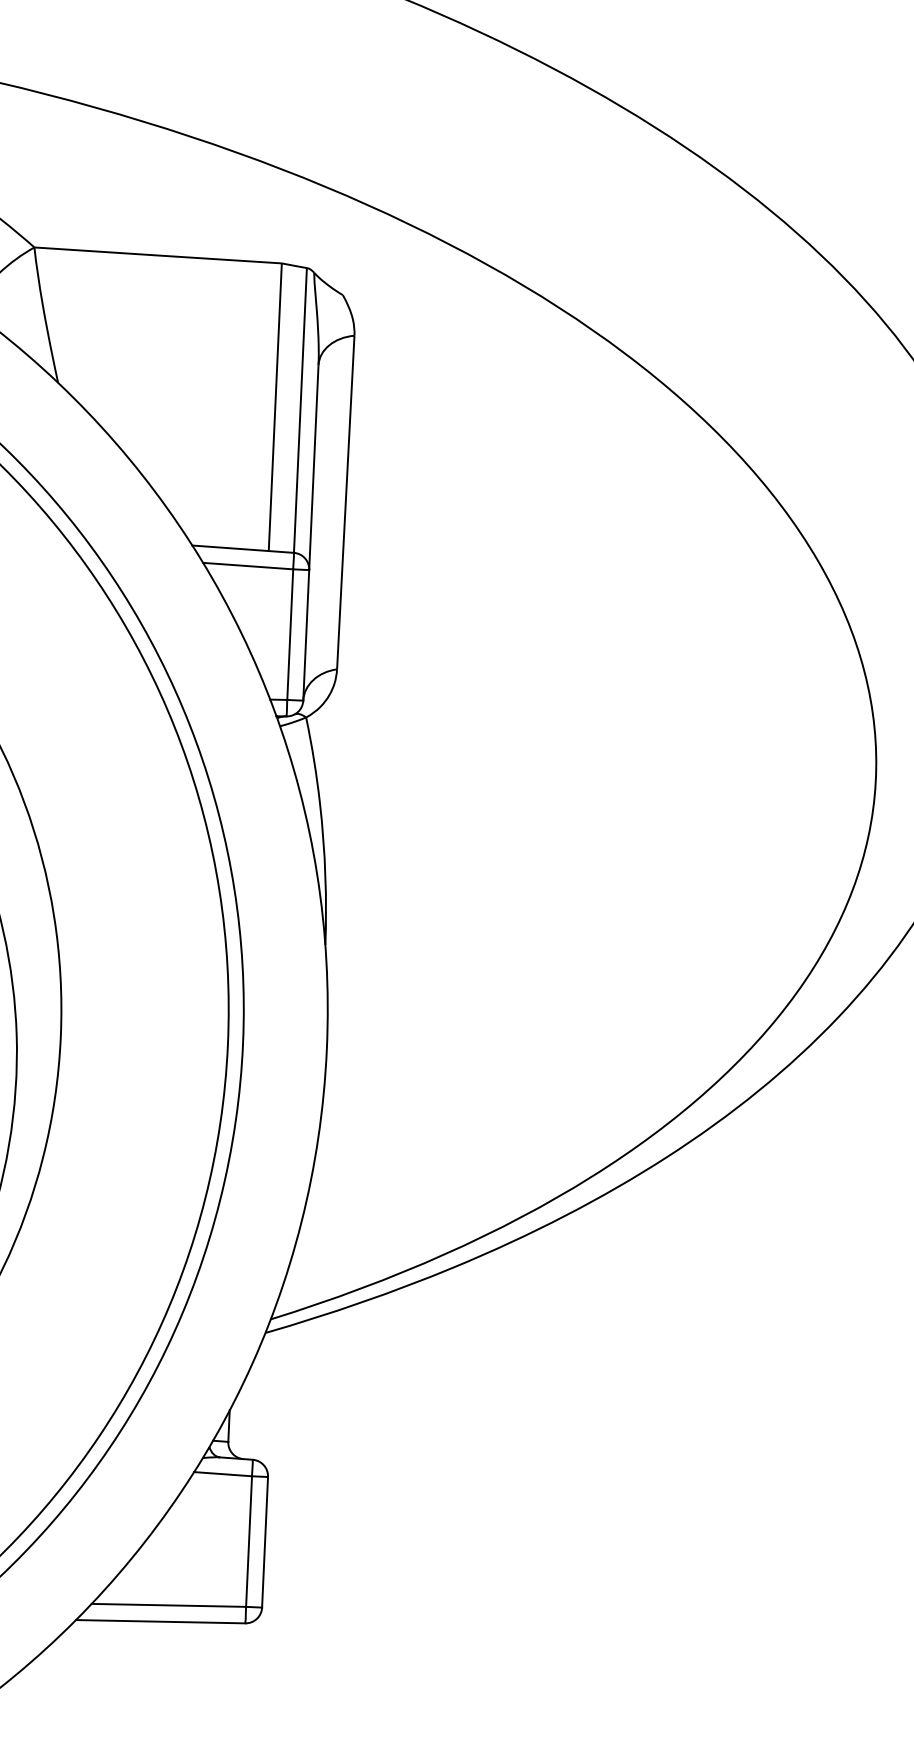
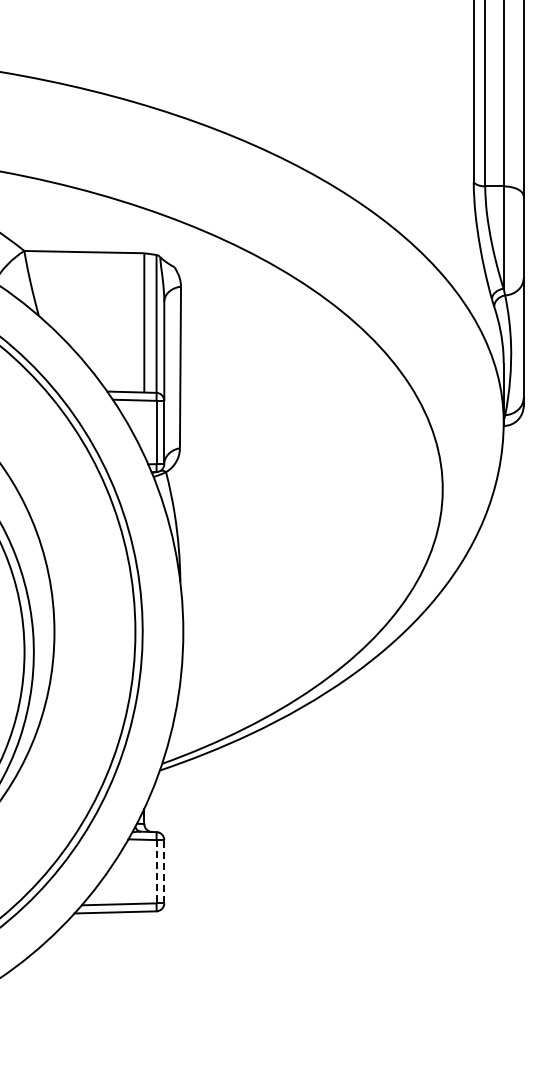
line: (248, 1541) -> (156, 871), solid -> dashed
line: (265, 1541) -> (164, 871), solid -> dashed

